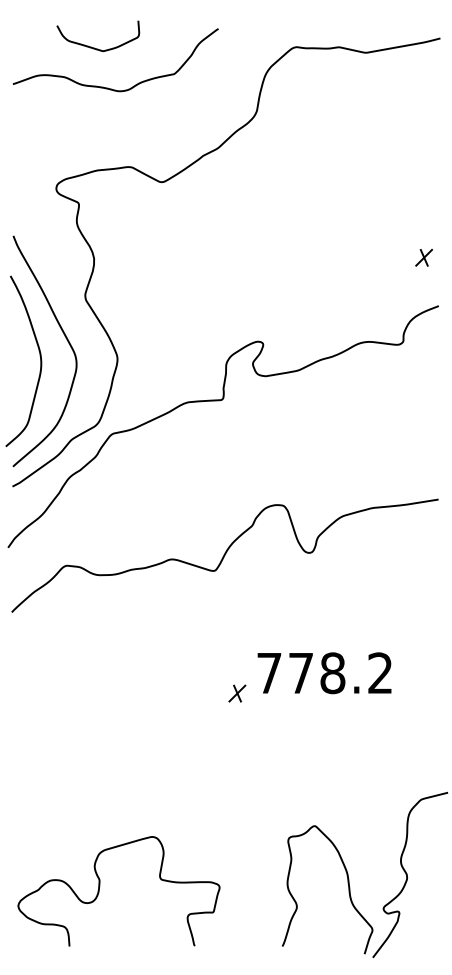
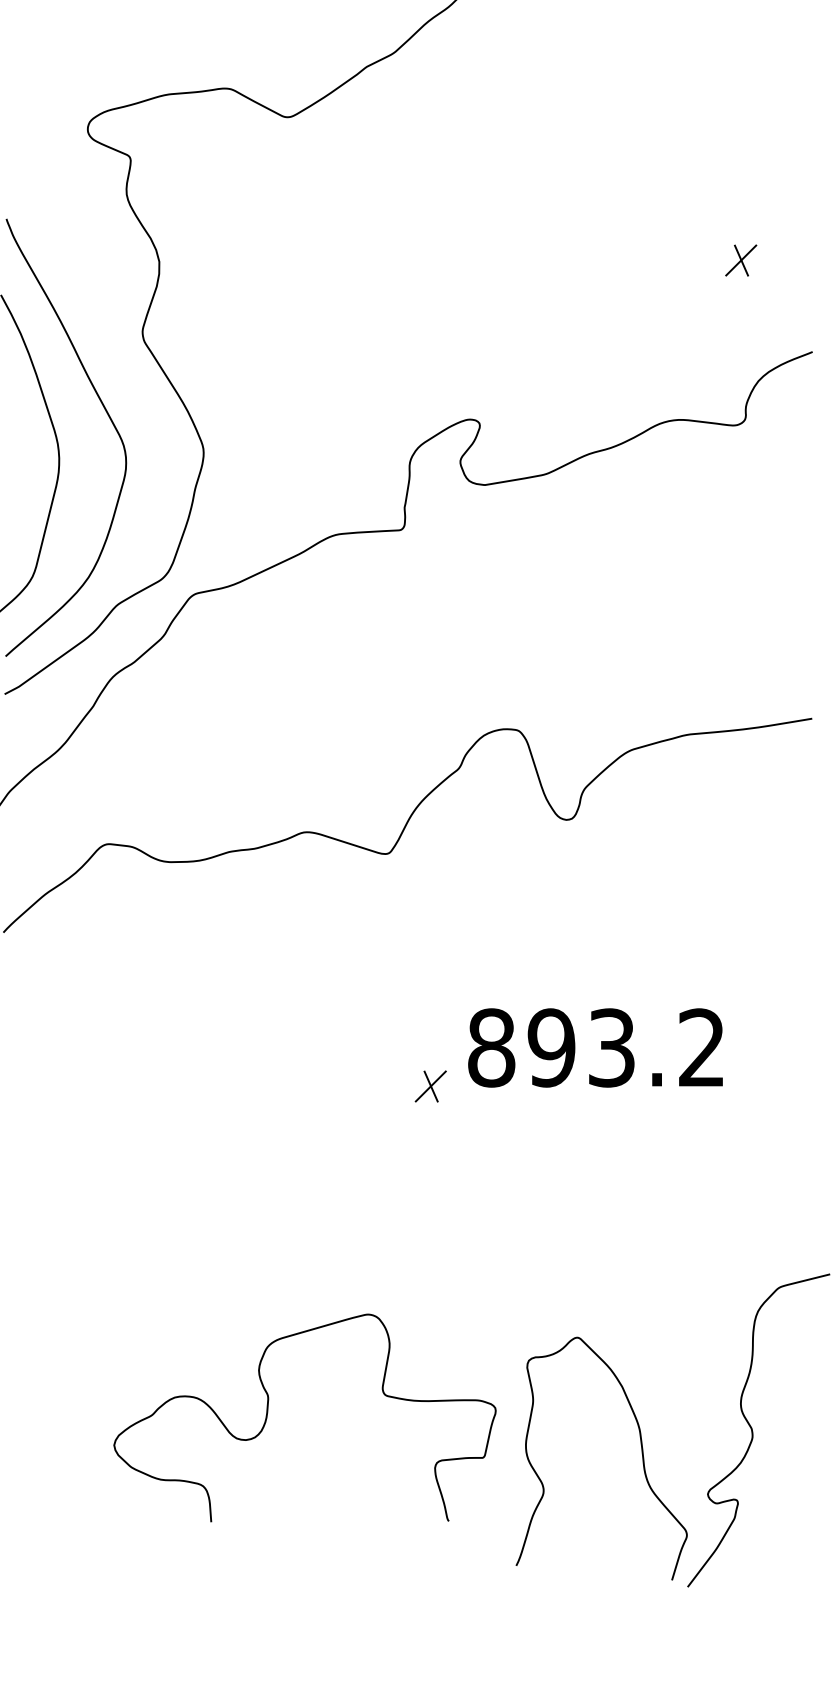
part: (423, 257) -> (740, 259), moved
text: (301, 673) -> (552, 1048), 778.2 -> 893.2
curve: (100, 886) -> (269, 1408), moved

